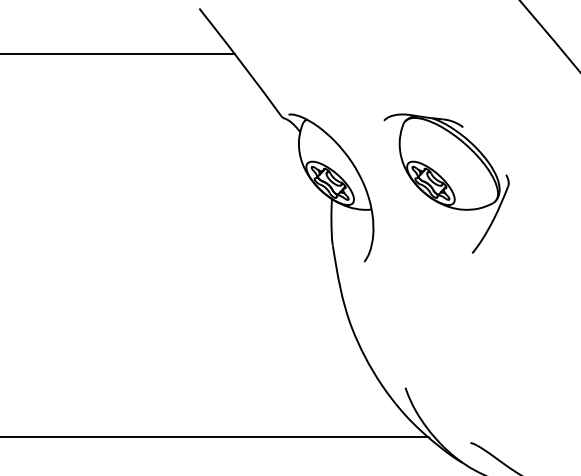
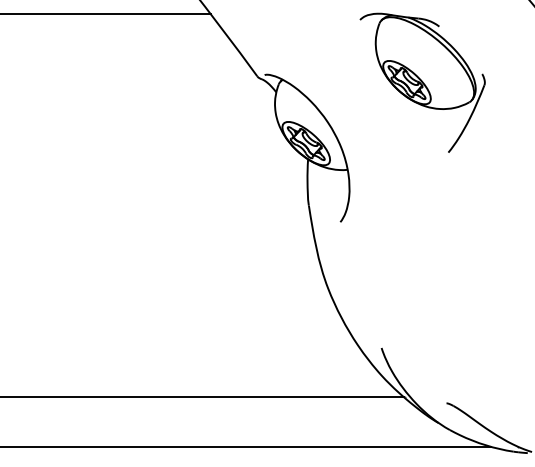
part: (446, 183) -> (422, 82), moved

